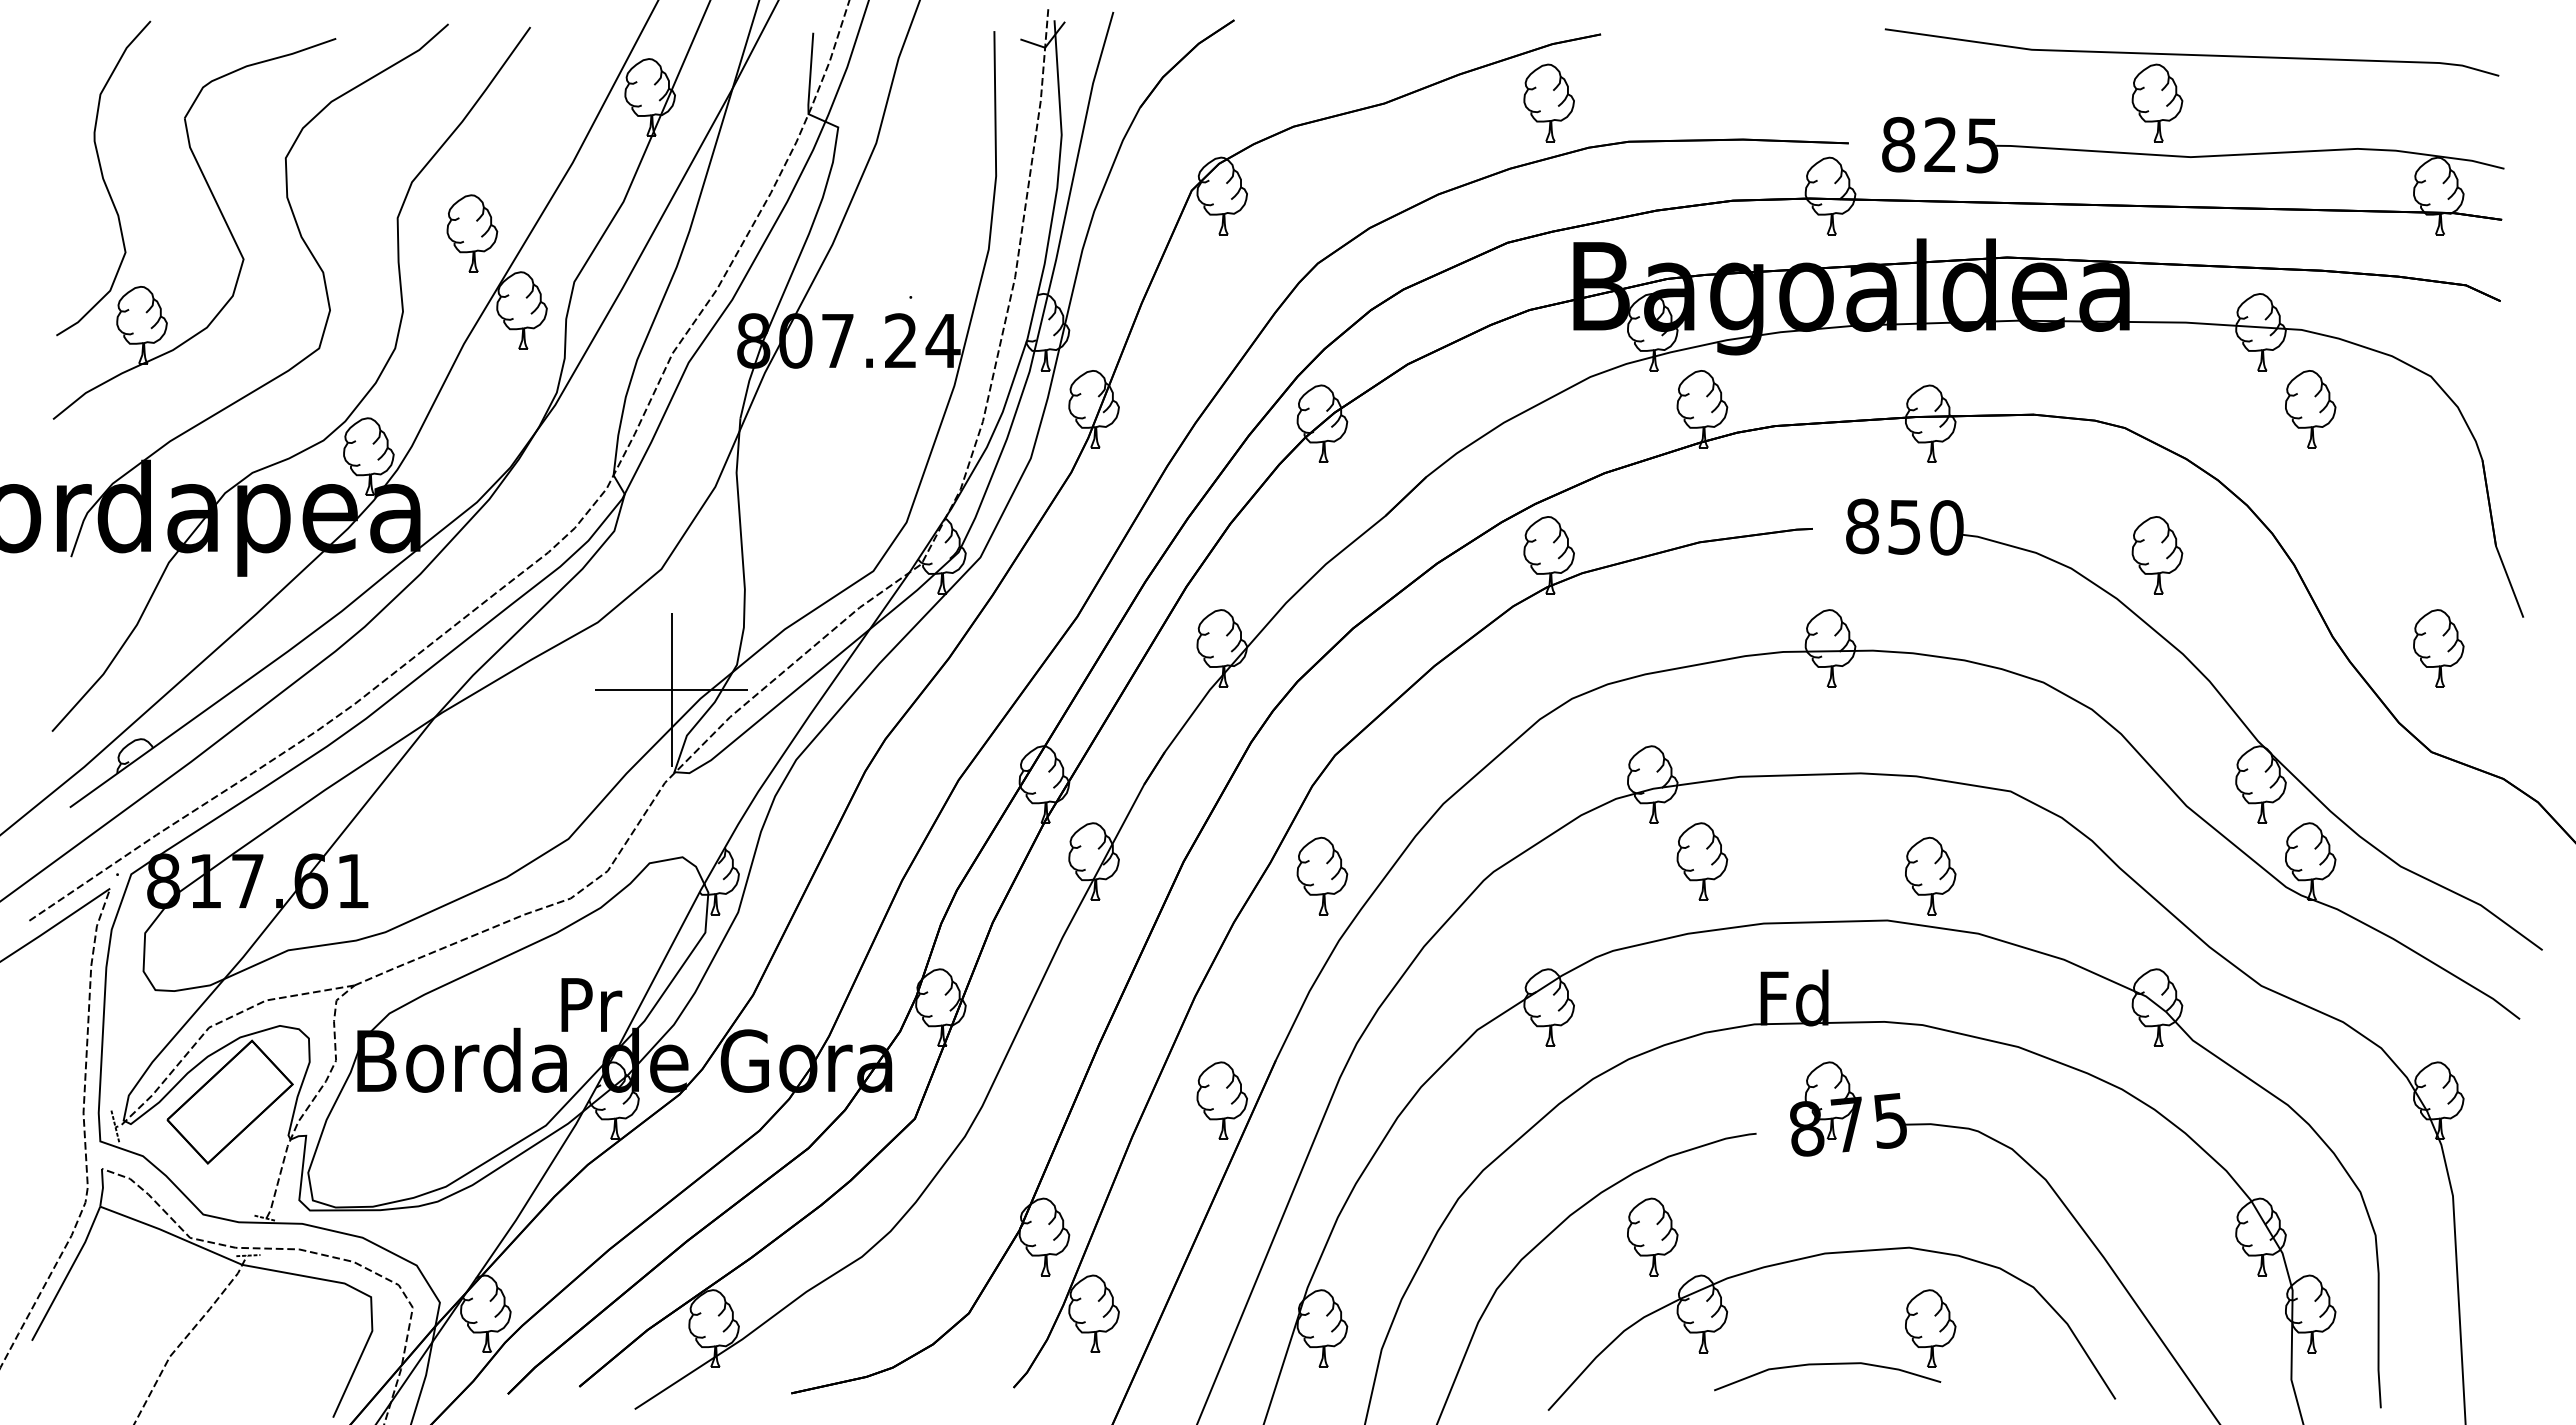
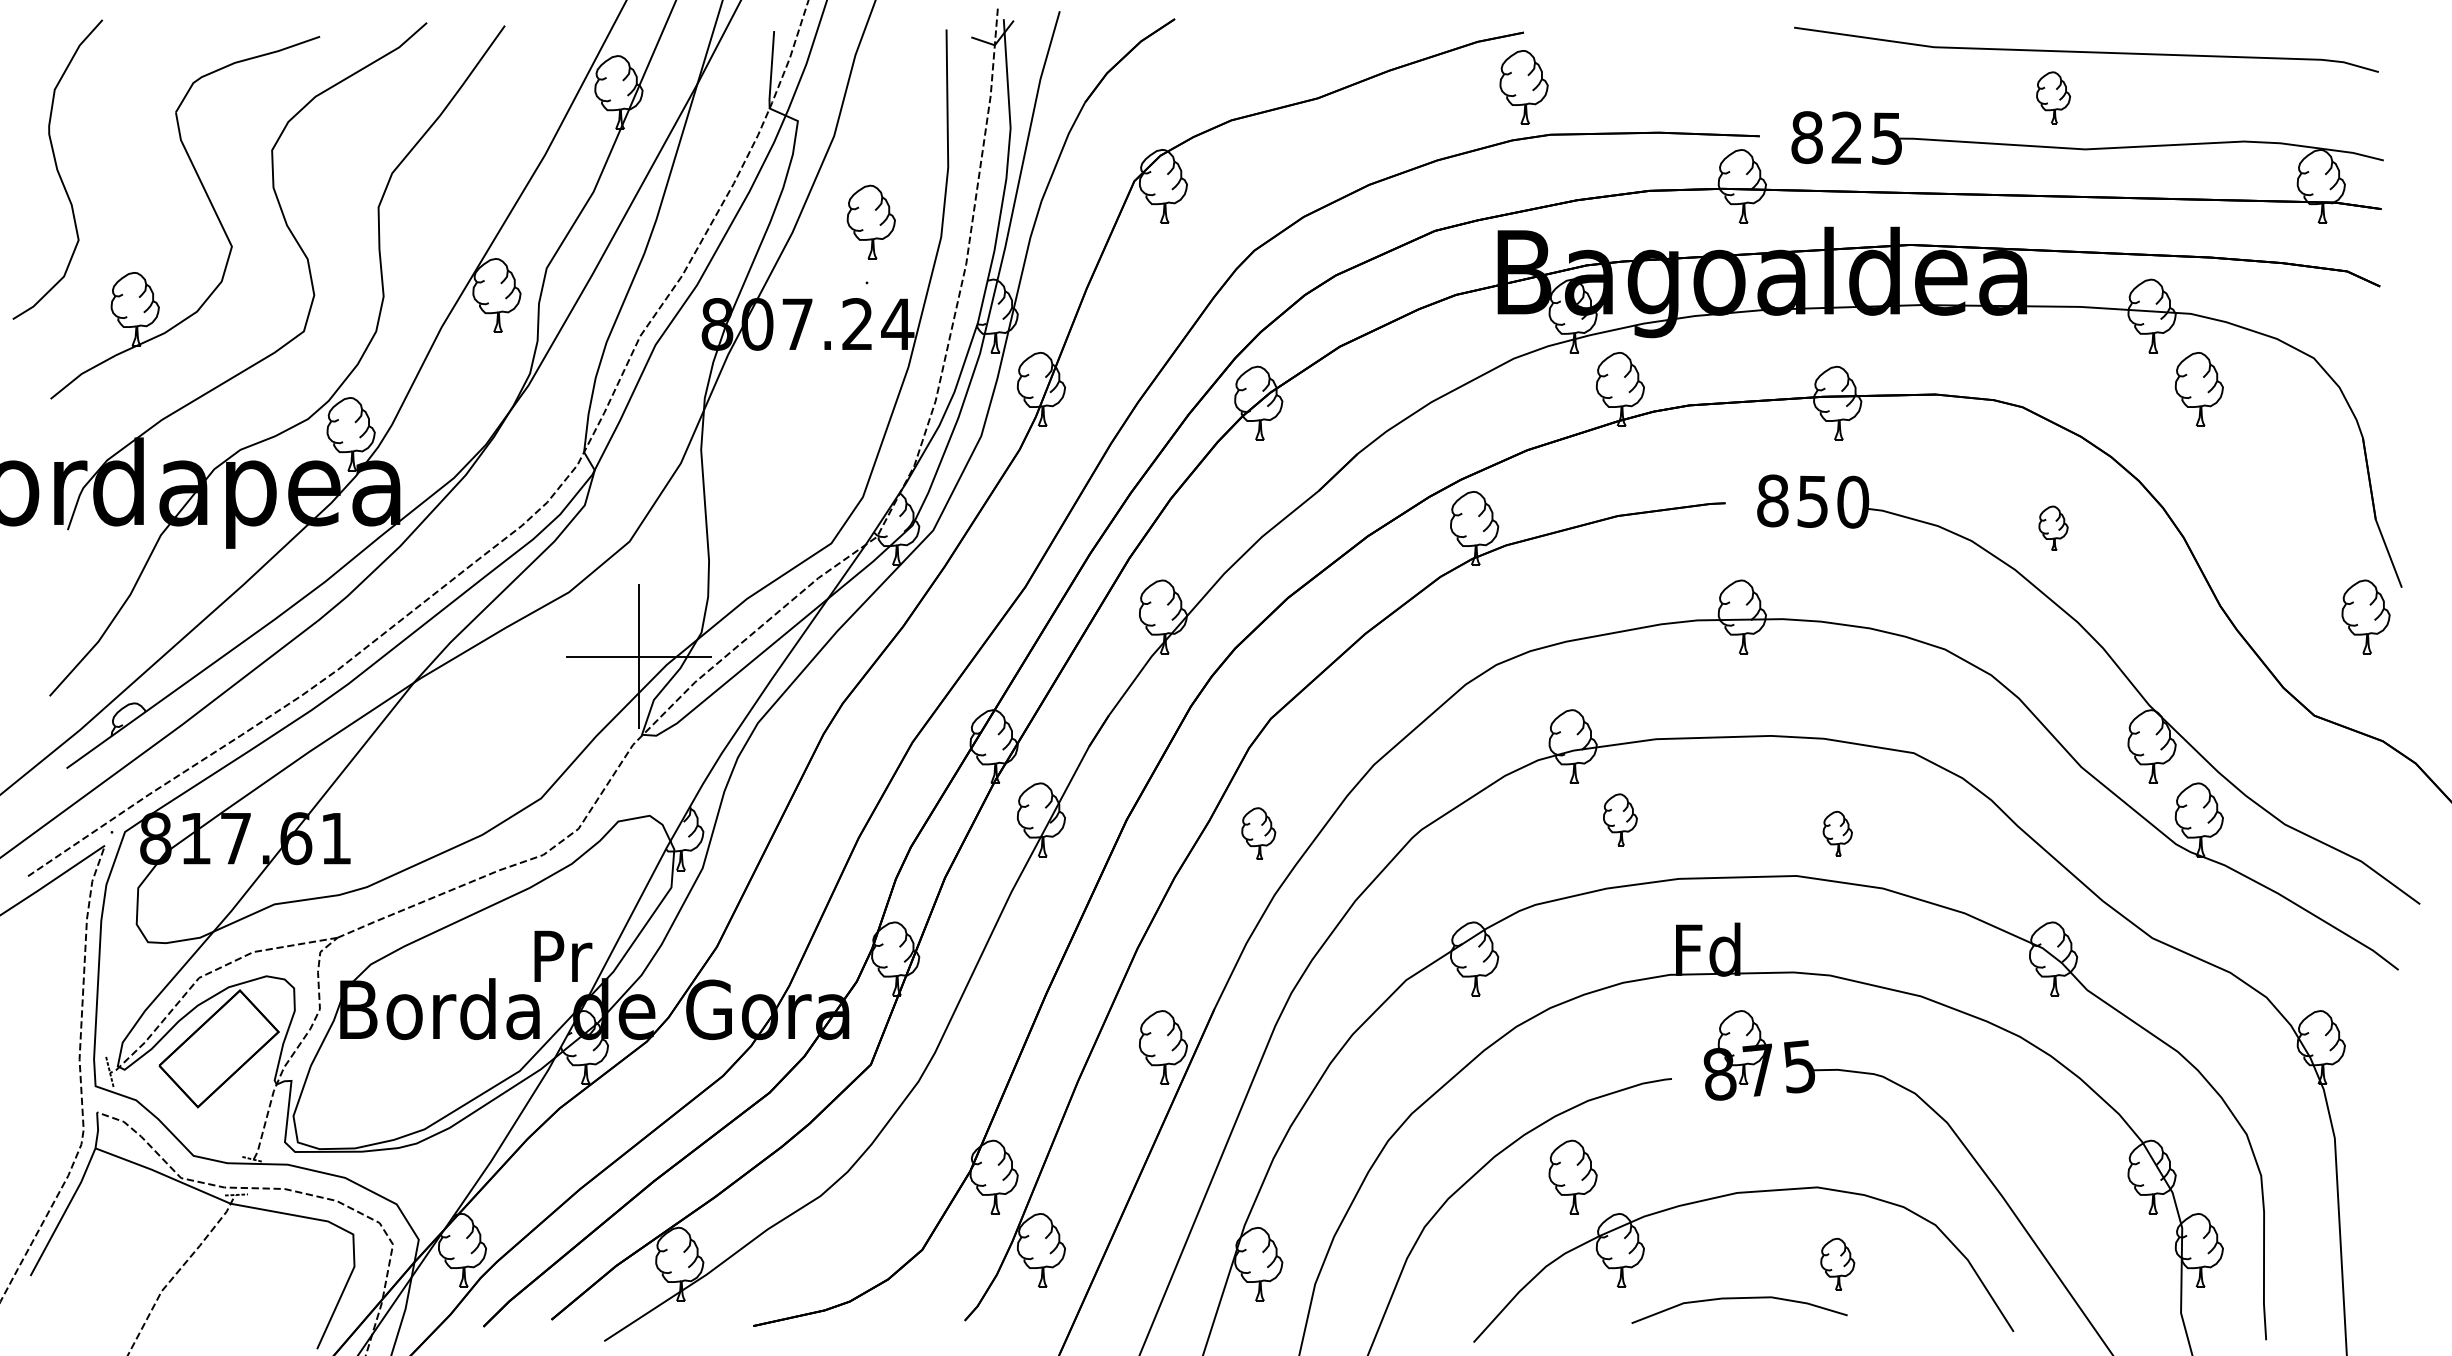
part: (1548, 102) -> (1523, 86), moved
part: (2157, 102) -> (2053, 97), size x0.7
curve: (103, 178) -> (57, 169), moved
part: (472, 233) -> (871, 222), moved
part: (2157, 555) -> (2053, 528), size x0.6
part: (2438, 648) -> (2365, 617), moved
part: (1702, 861) -> (1620, 819), size x0.7
part: (1322, 875) -> (1258, 833), size x0.7
part: (1930, 875) -> (1837, 833), size x0.6
part: (1930, 1328) -> (1837, 1264), size x0.7

